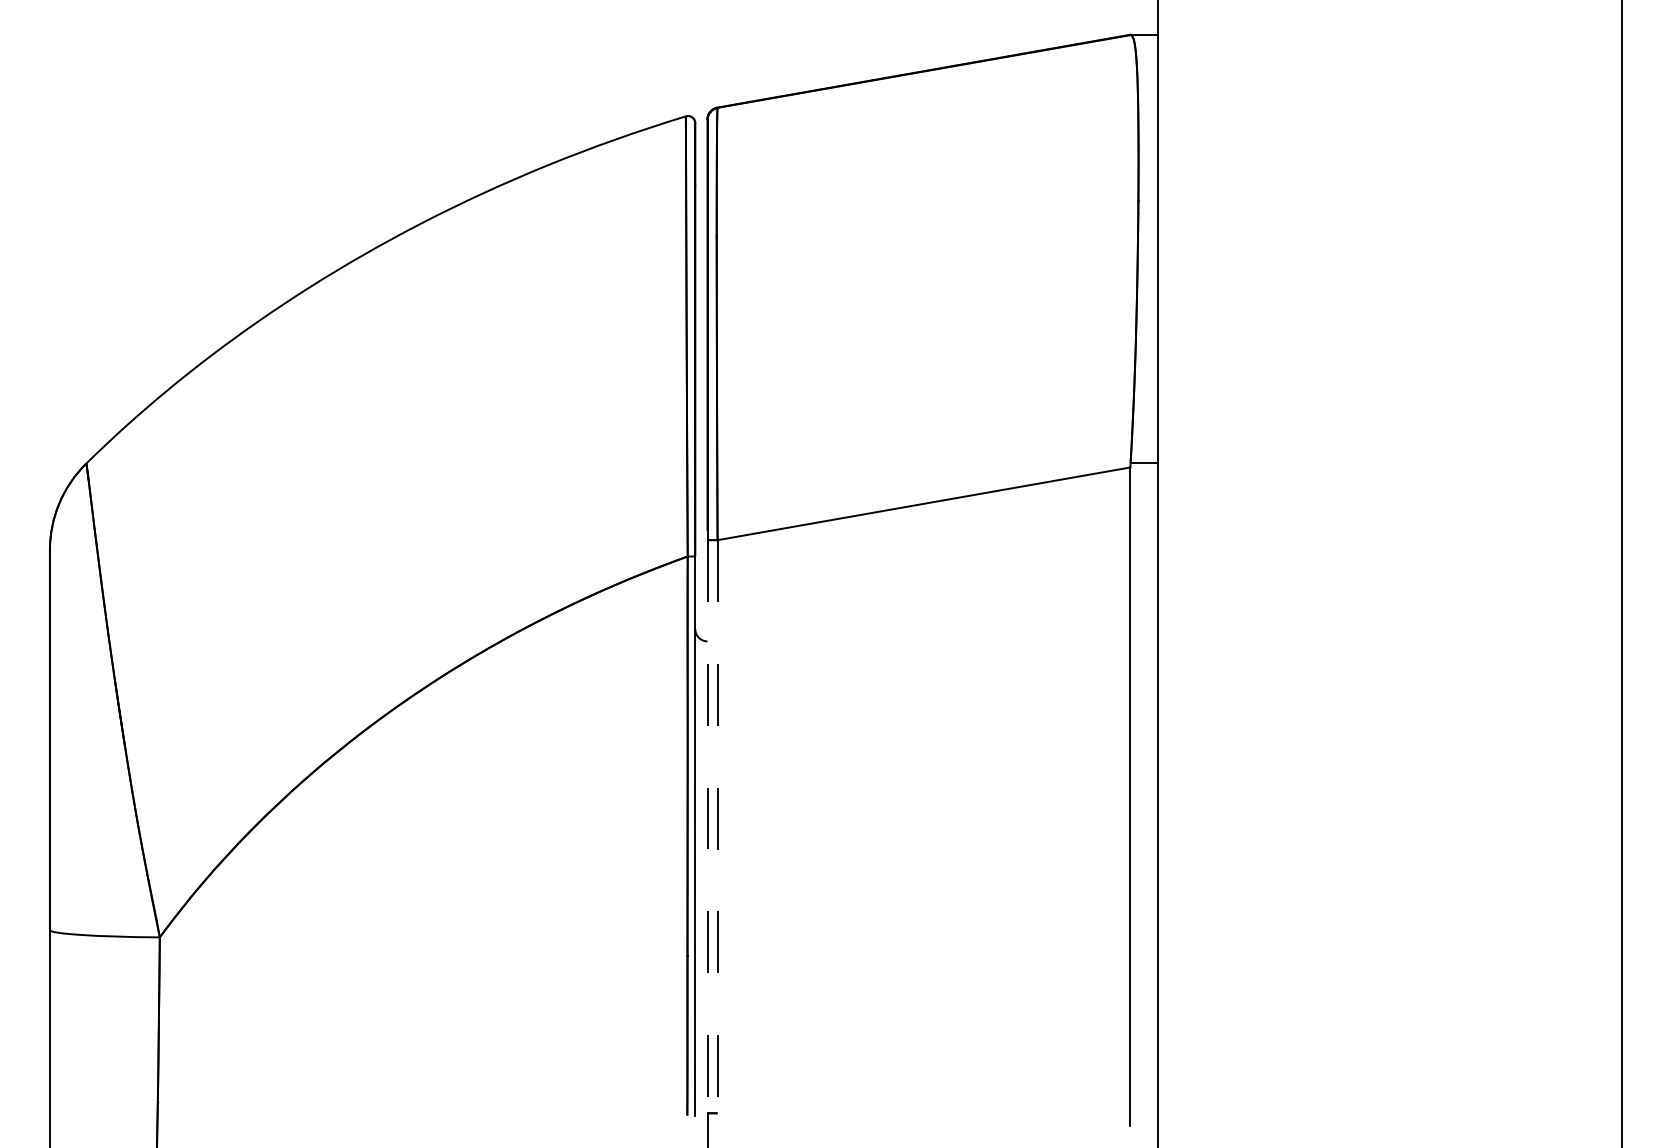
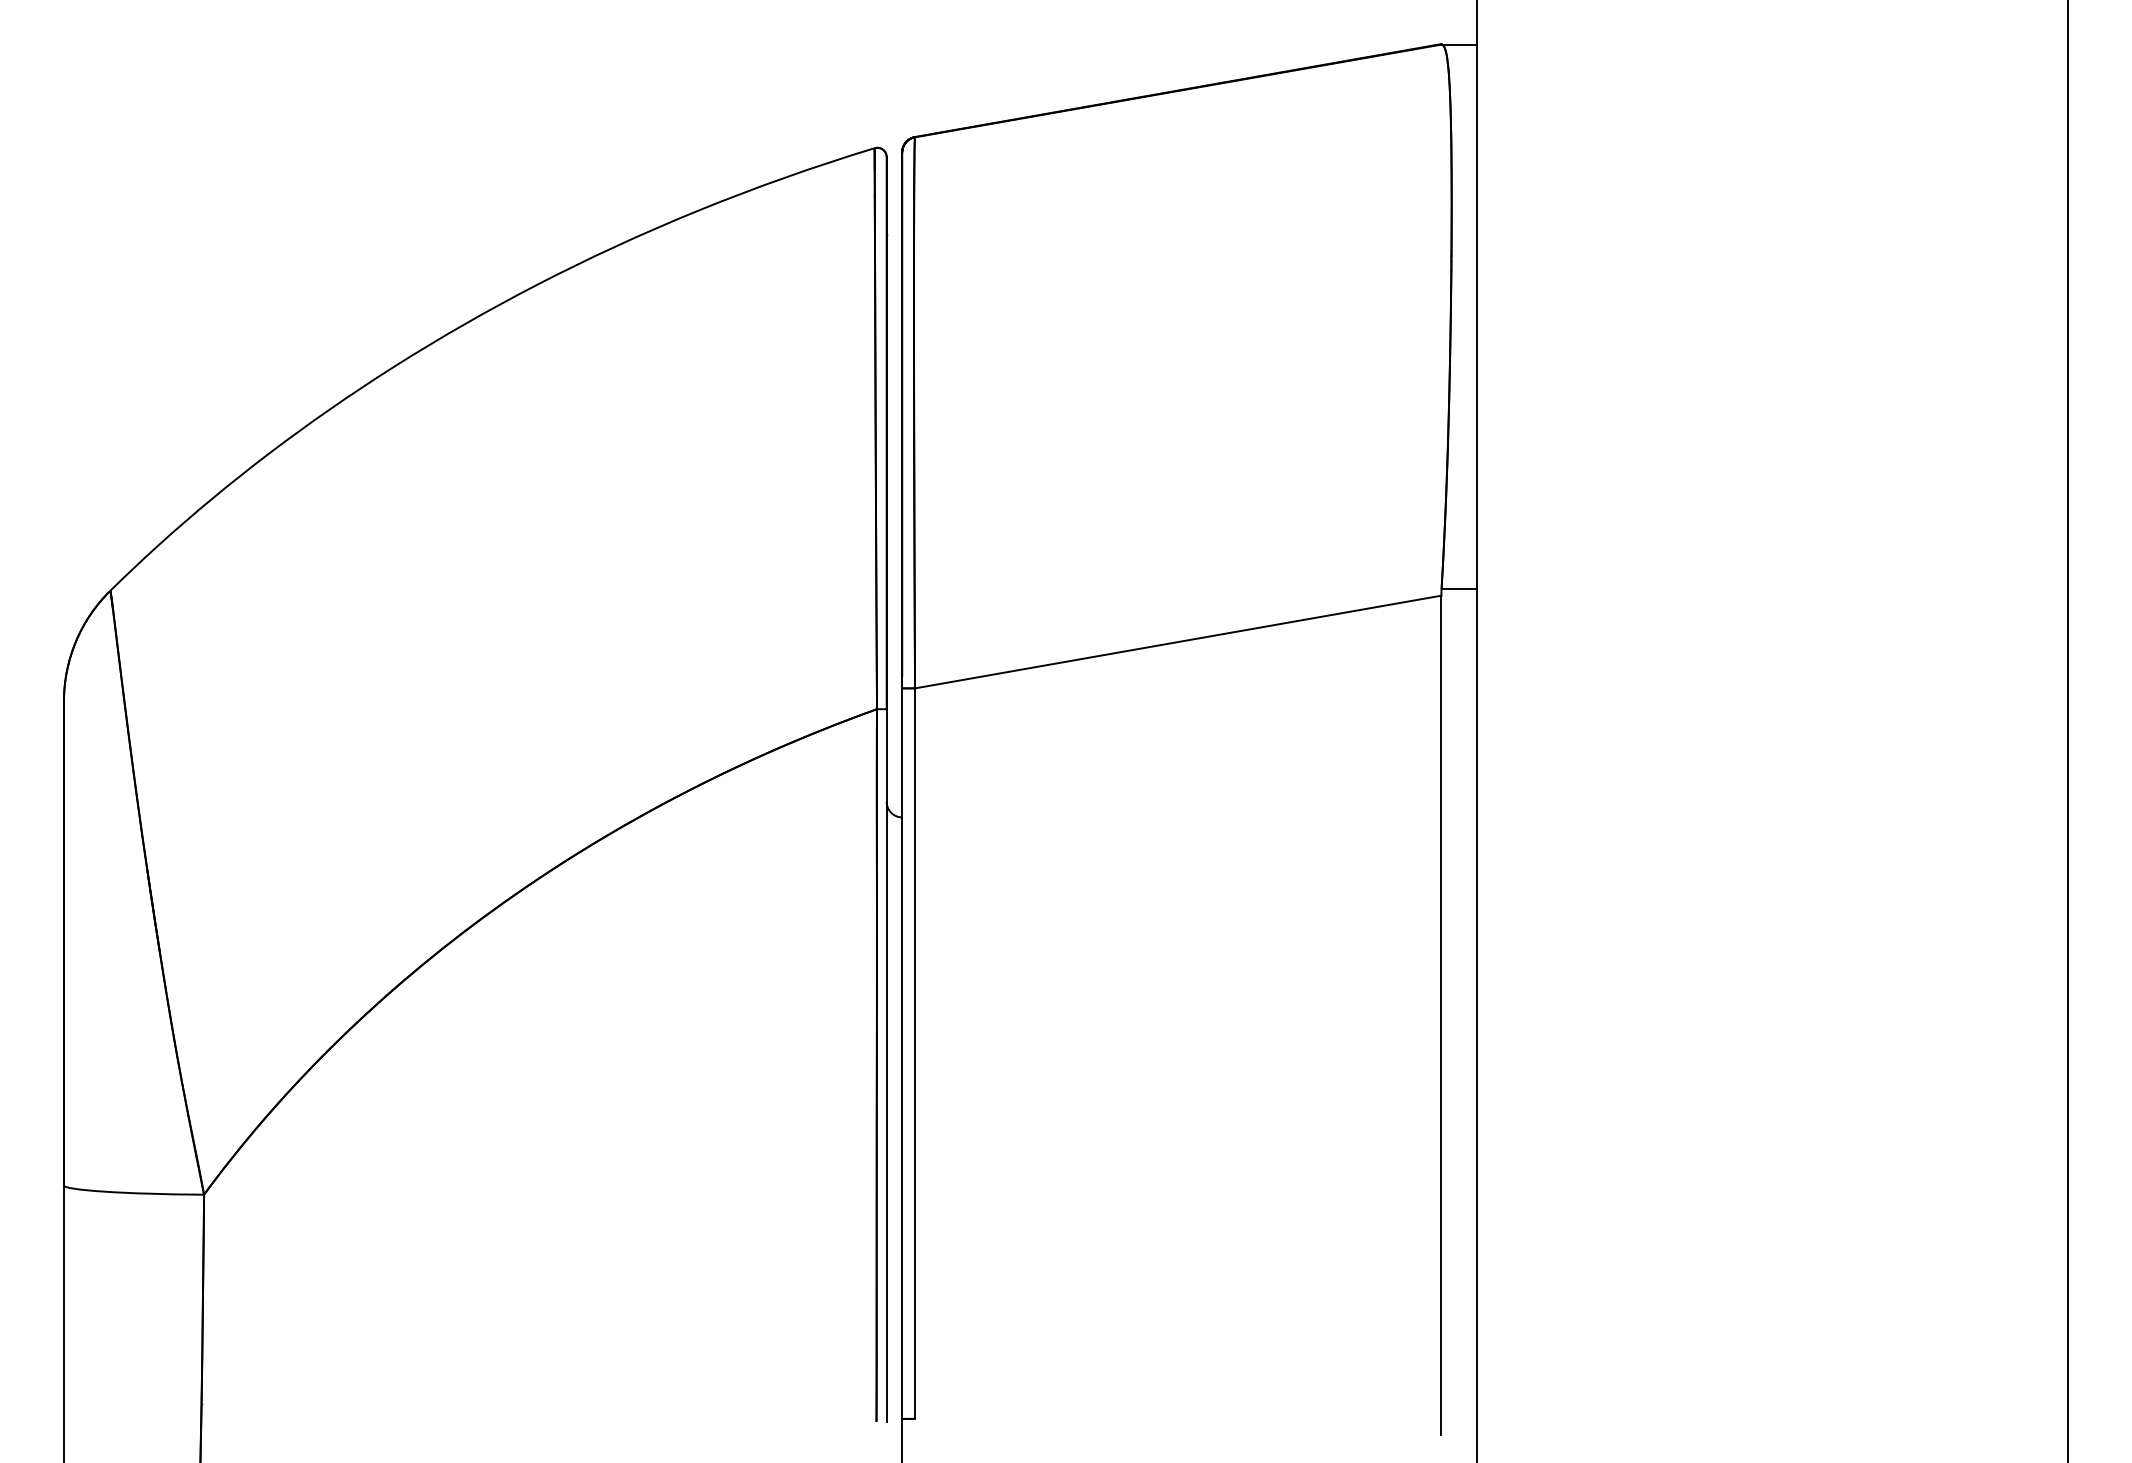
line: (707, 827) -> (902, 1054), dashed -> solid
line: (717, 827) -> (915, 1054), dashed -> solid

